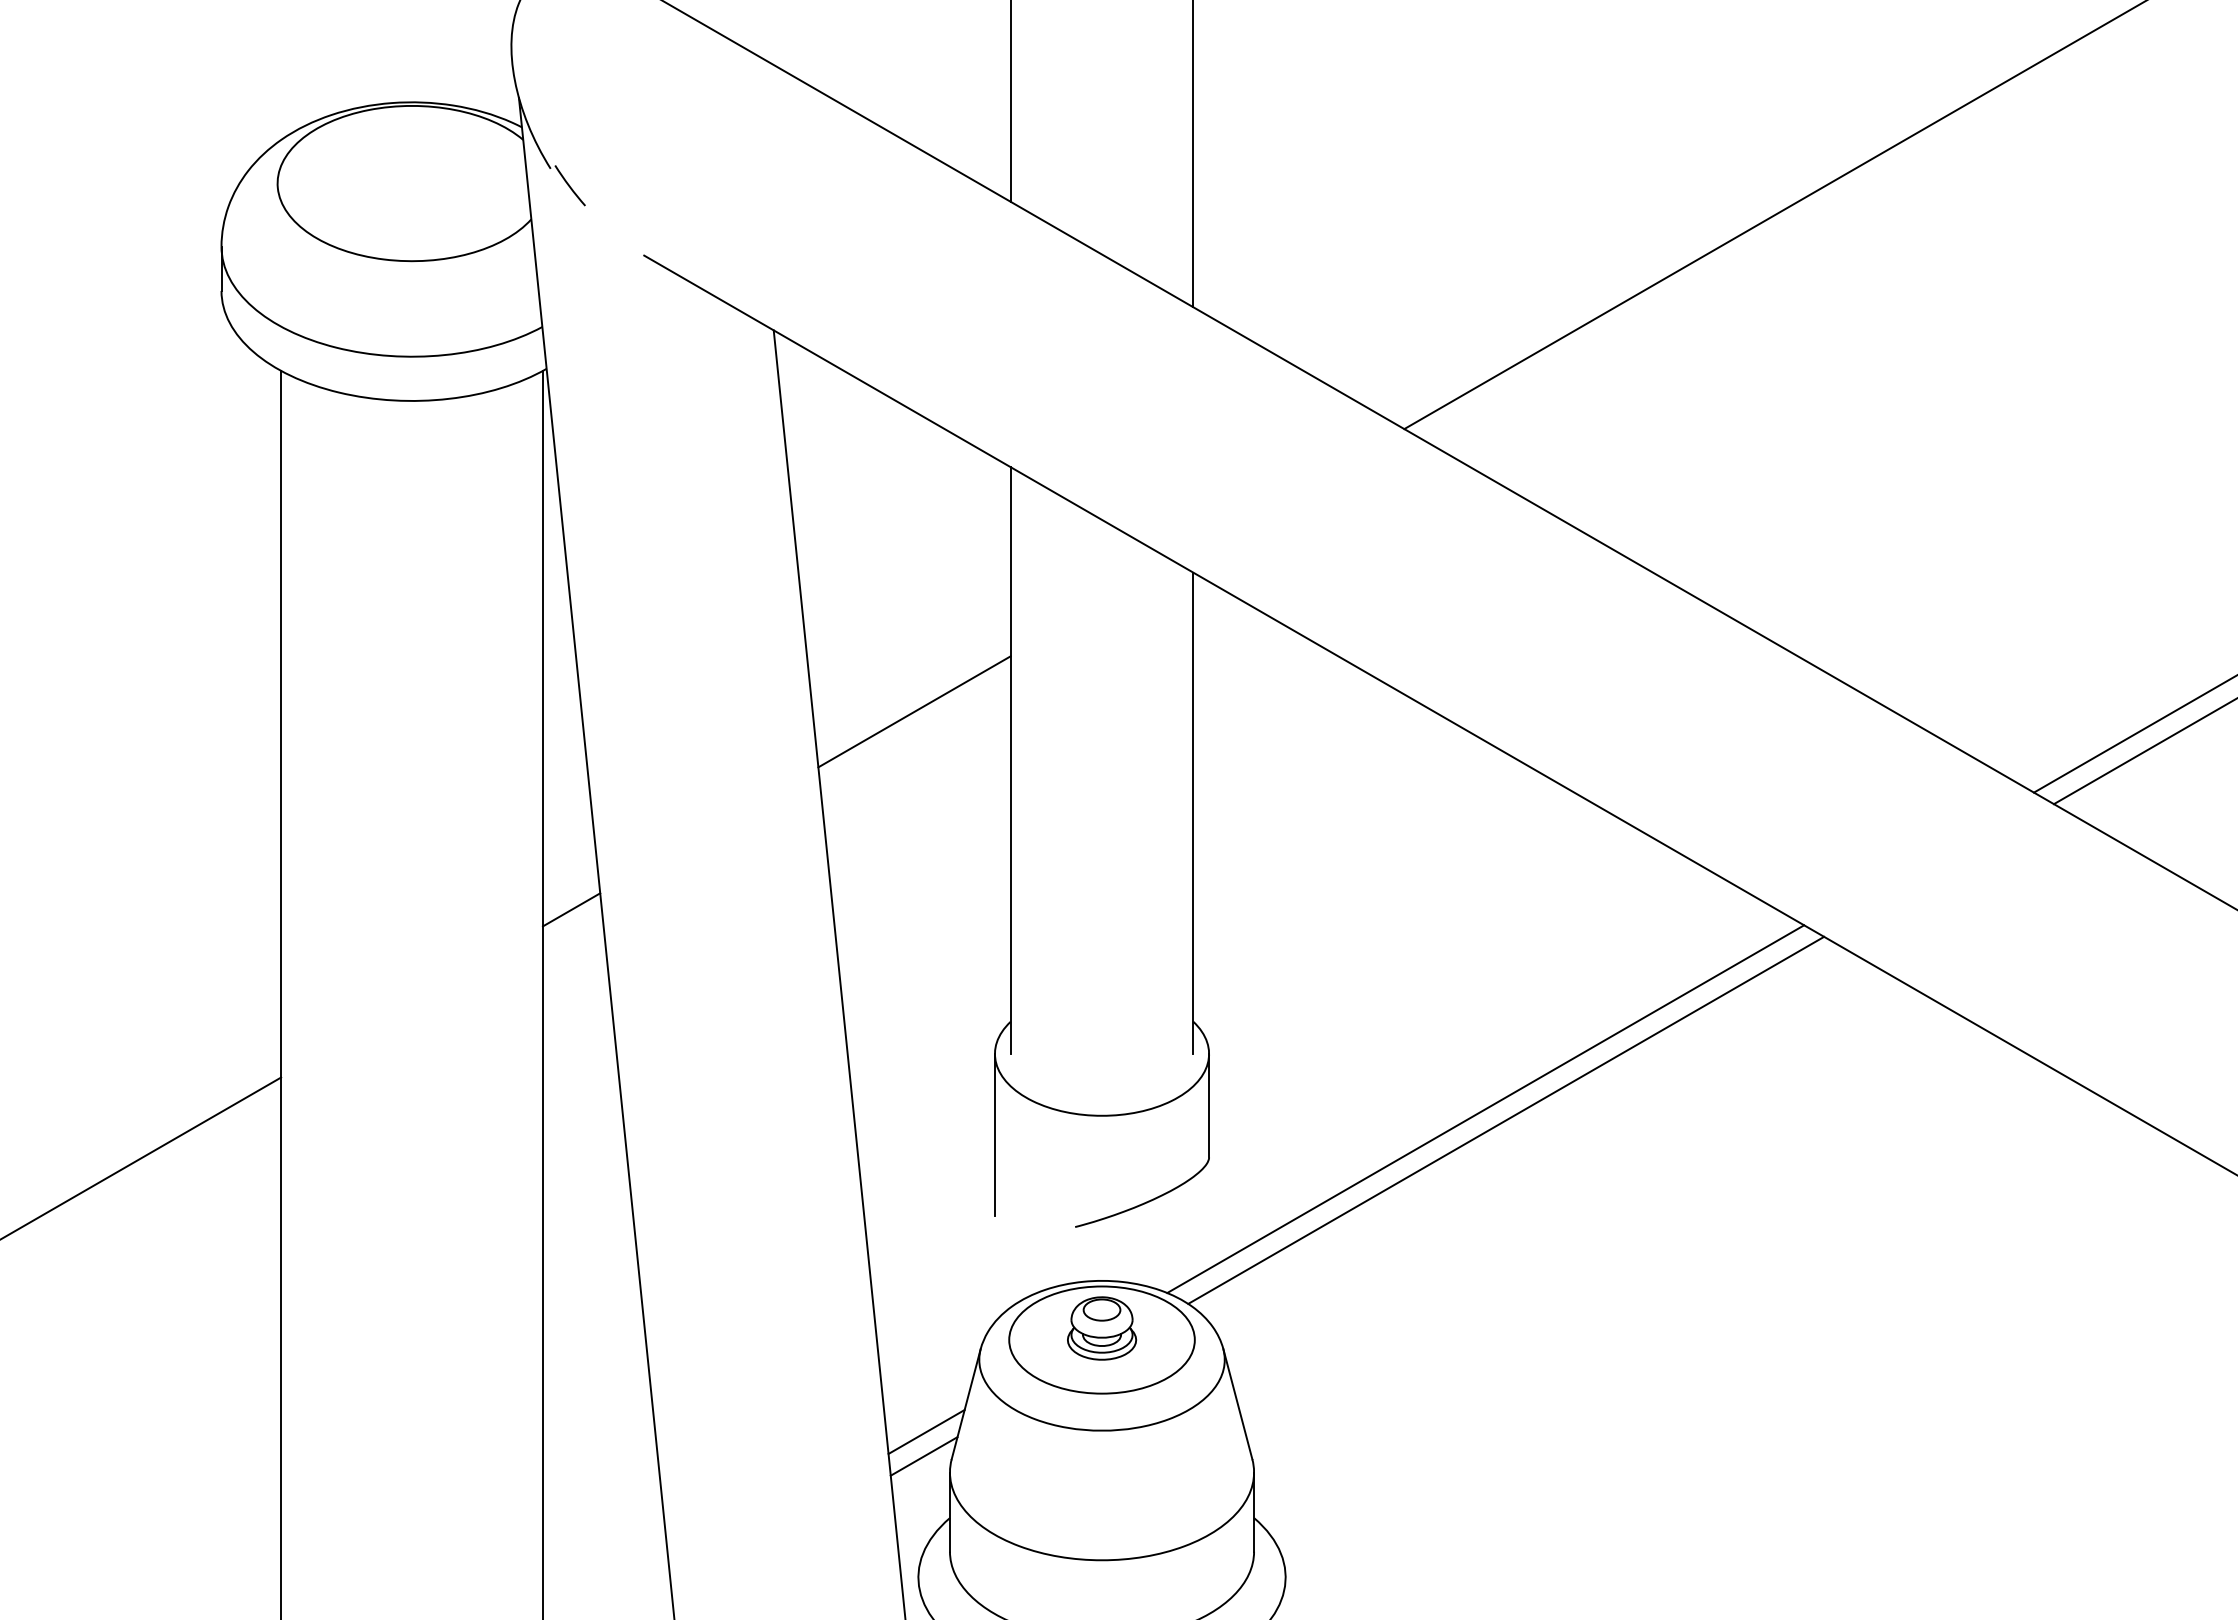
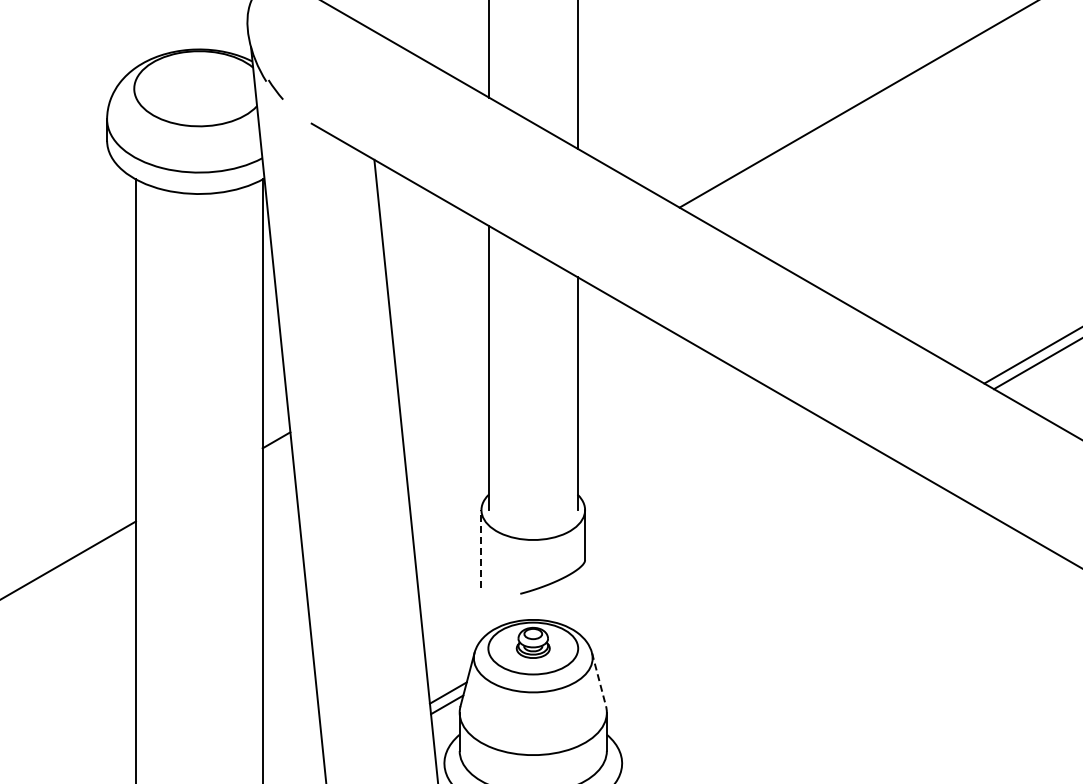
line: (914, 711) -> (442, 344), removed
line: (1484, 1108) -> (718, 536), removed
line: (1505, 1120) -> (728, 542), removed
line: (995, 1133) -> (481, 548), solid -> dashed
line: (1238, 1404) -> (599, 679), solid -> dashed

